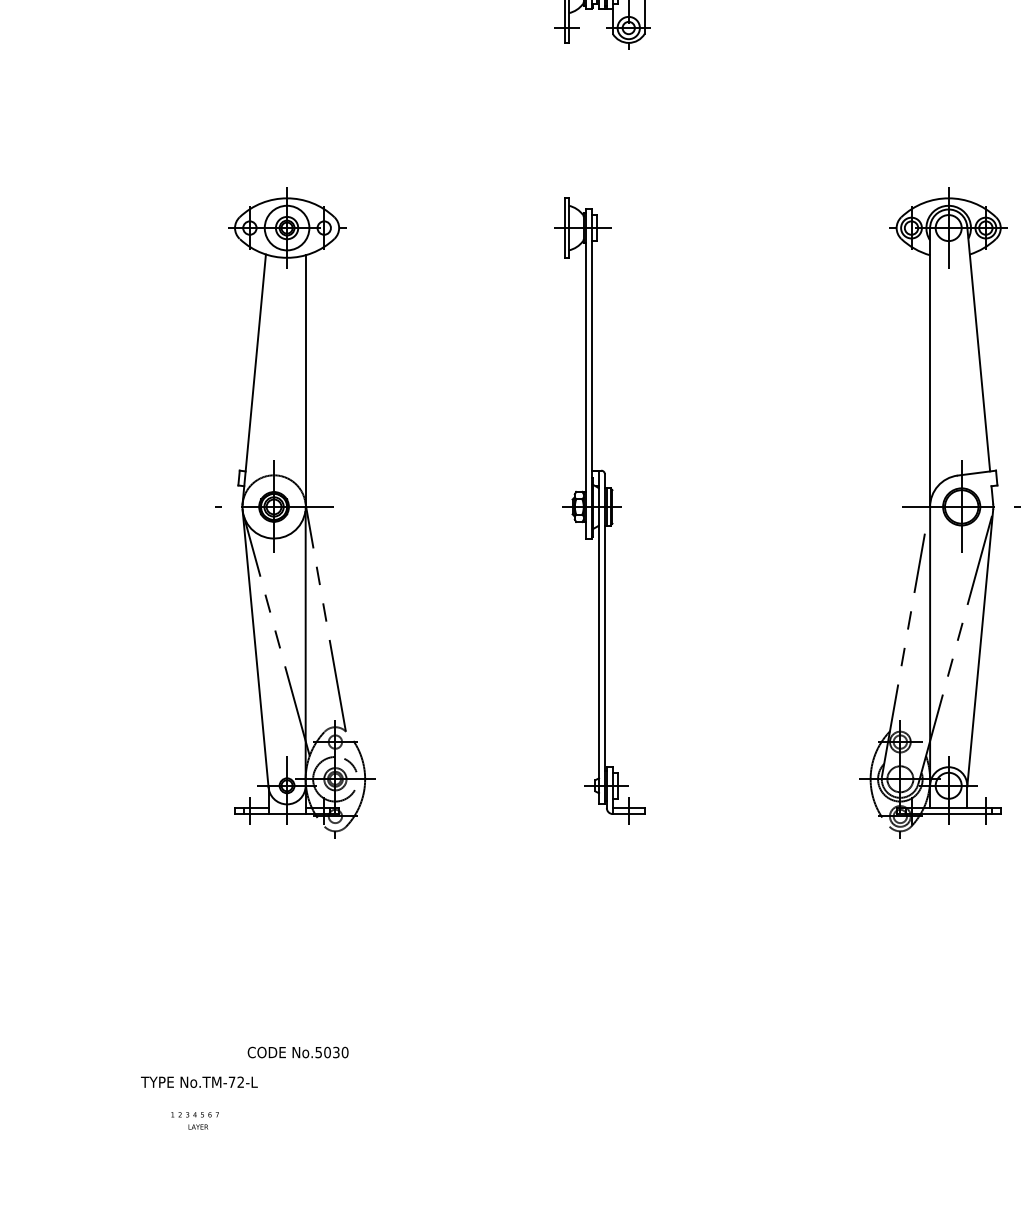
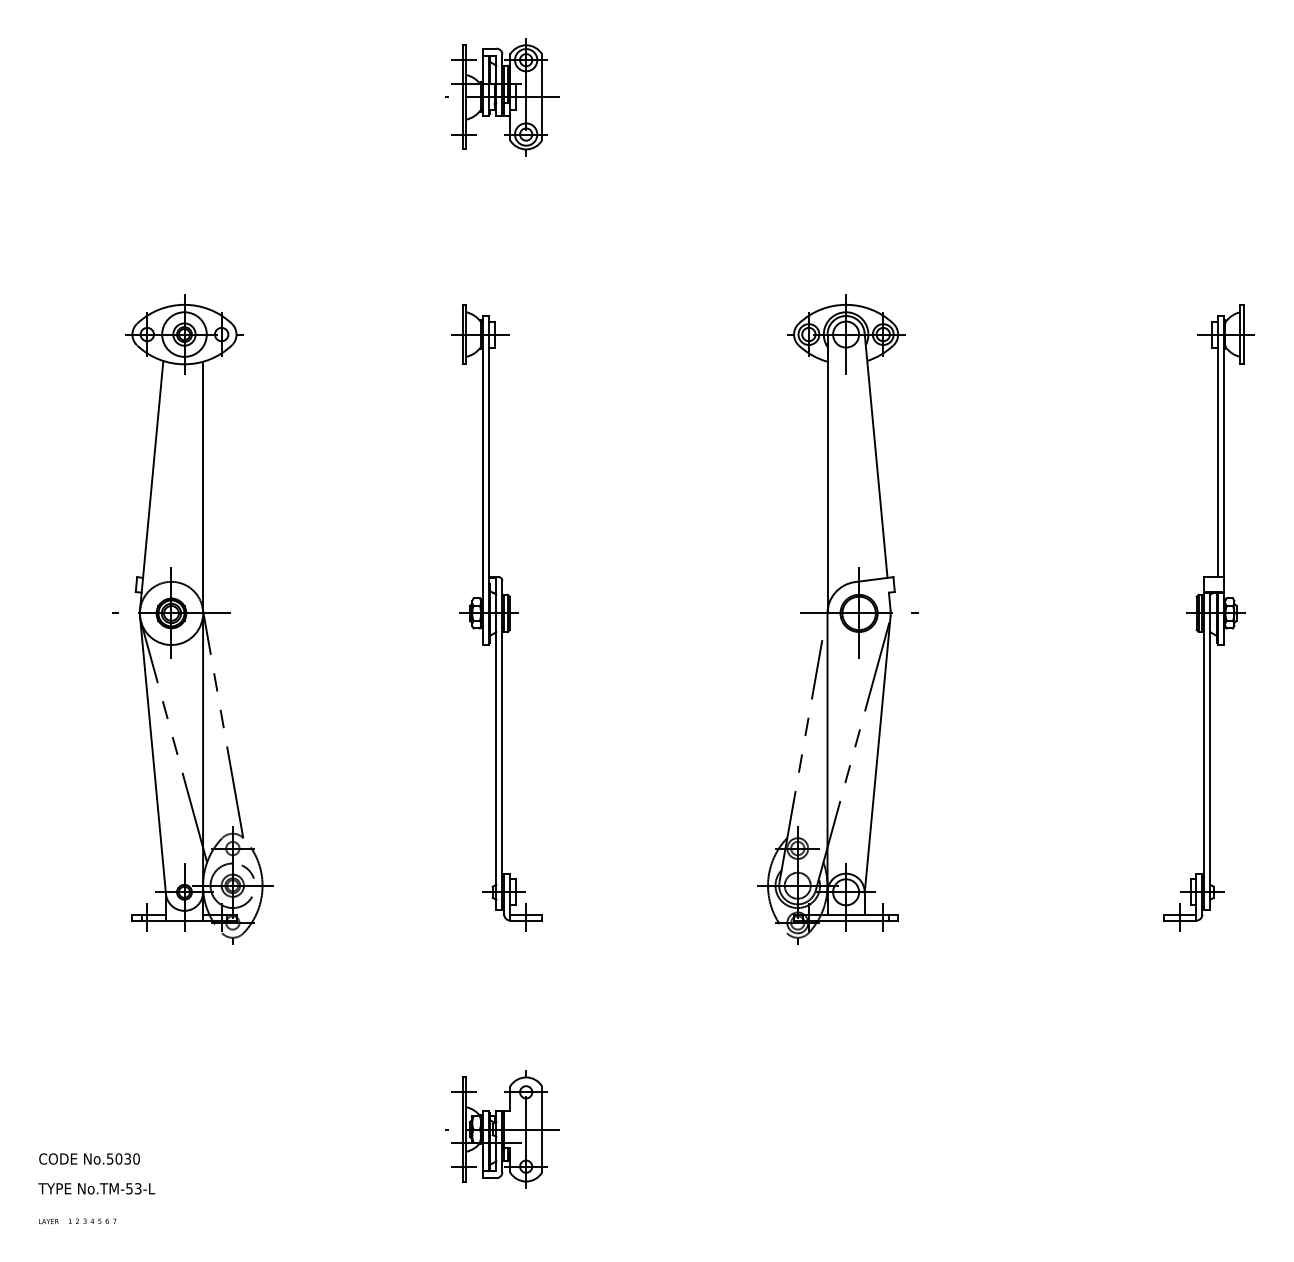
part: (605, 1023) -> (502, 1129), added
text: (298, 1052) -> (89, 1158), moved
text: (236, 1082) -> (133, 1188), No.TM-72-L -> No.TM-53-L
text: (198, 1127) -> (48, 1221), moved

